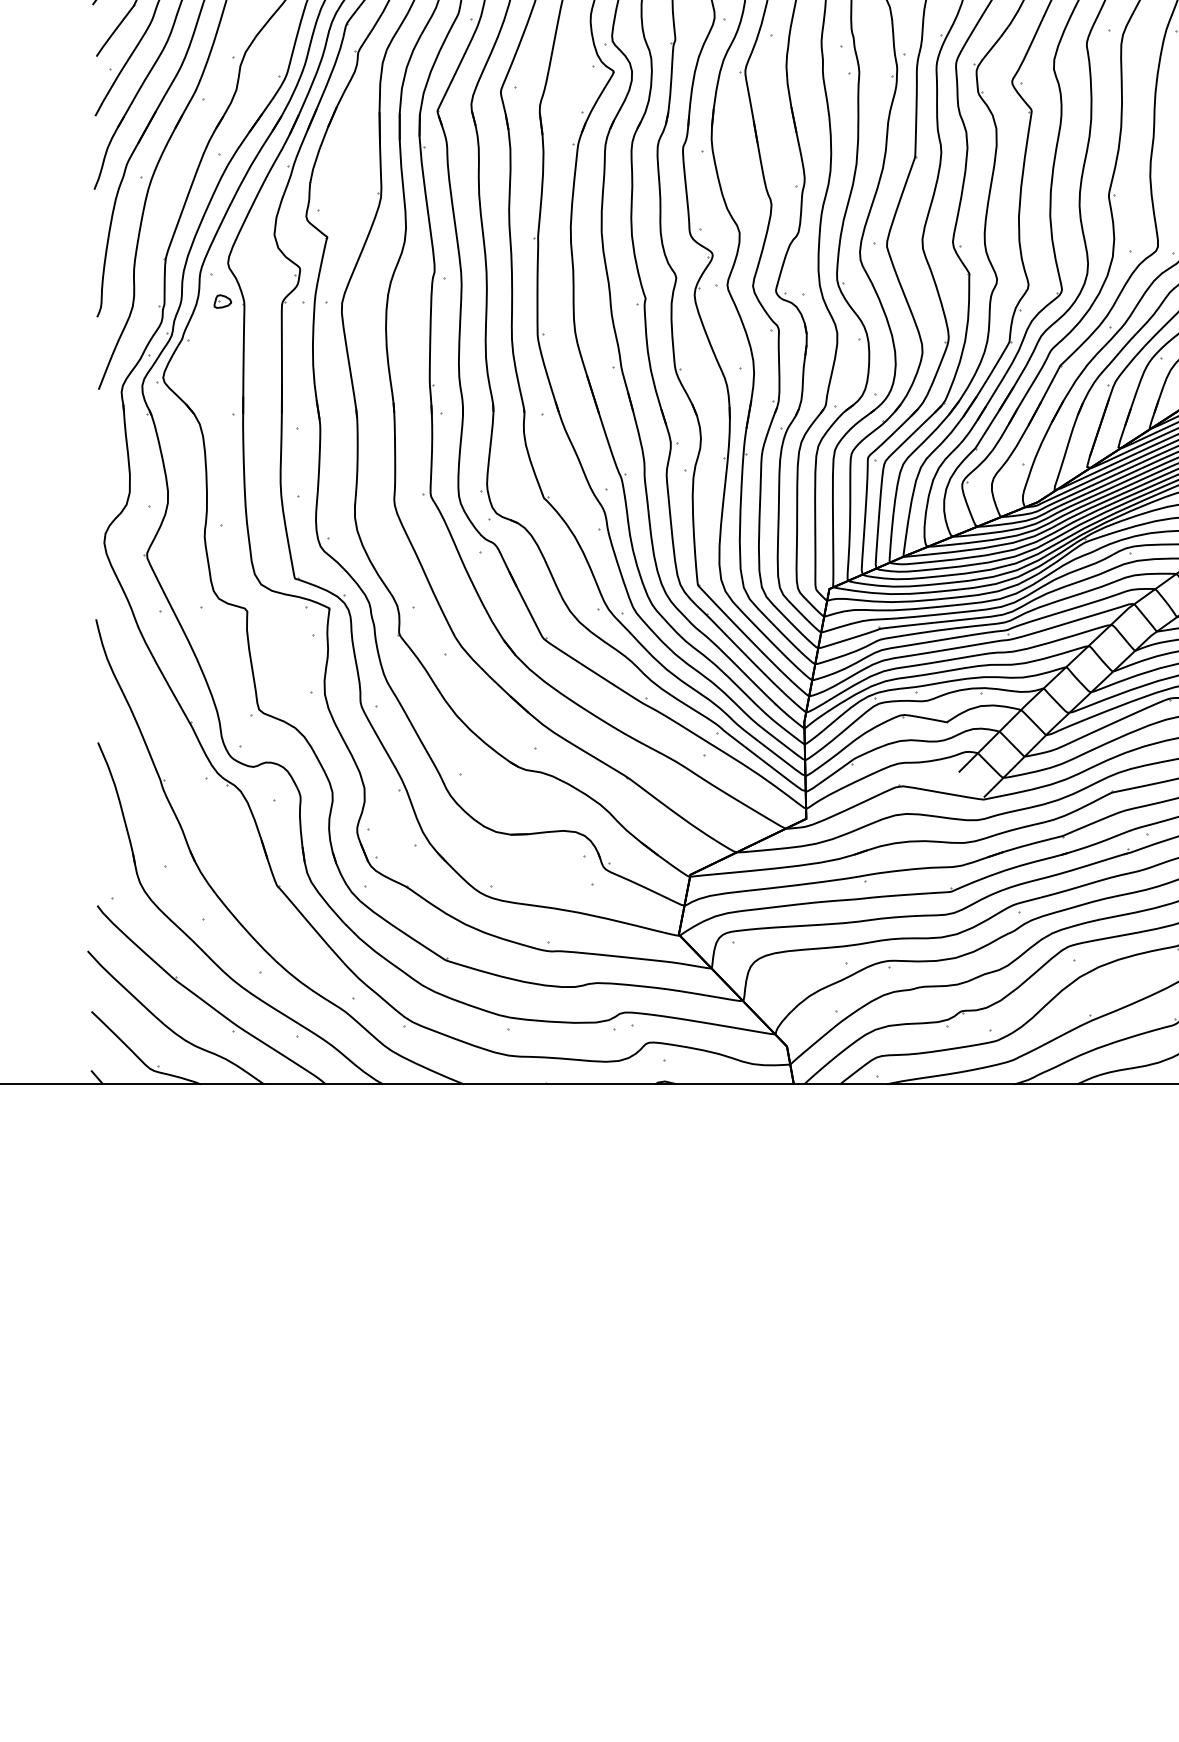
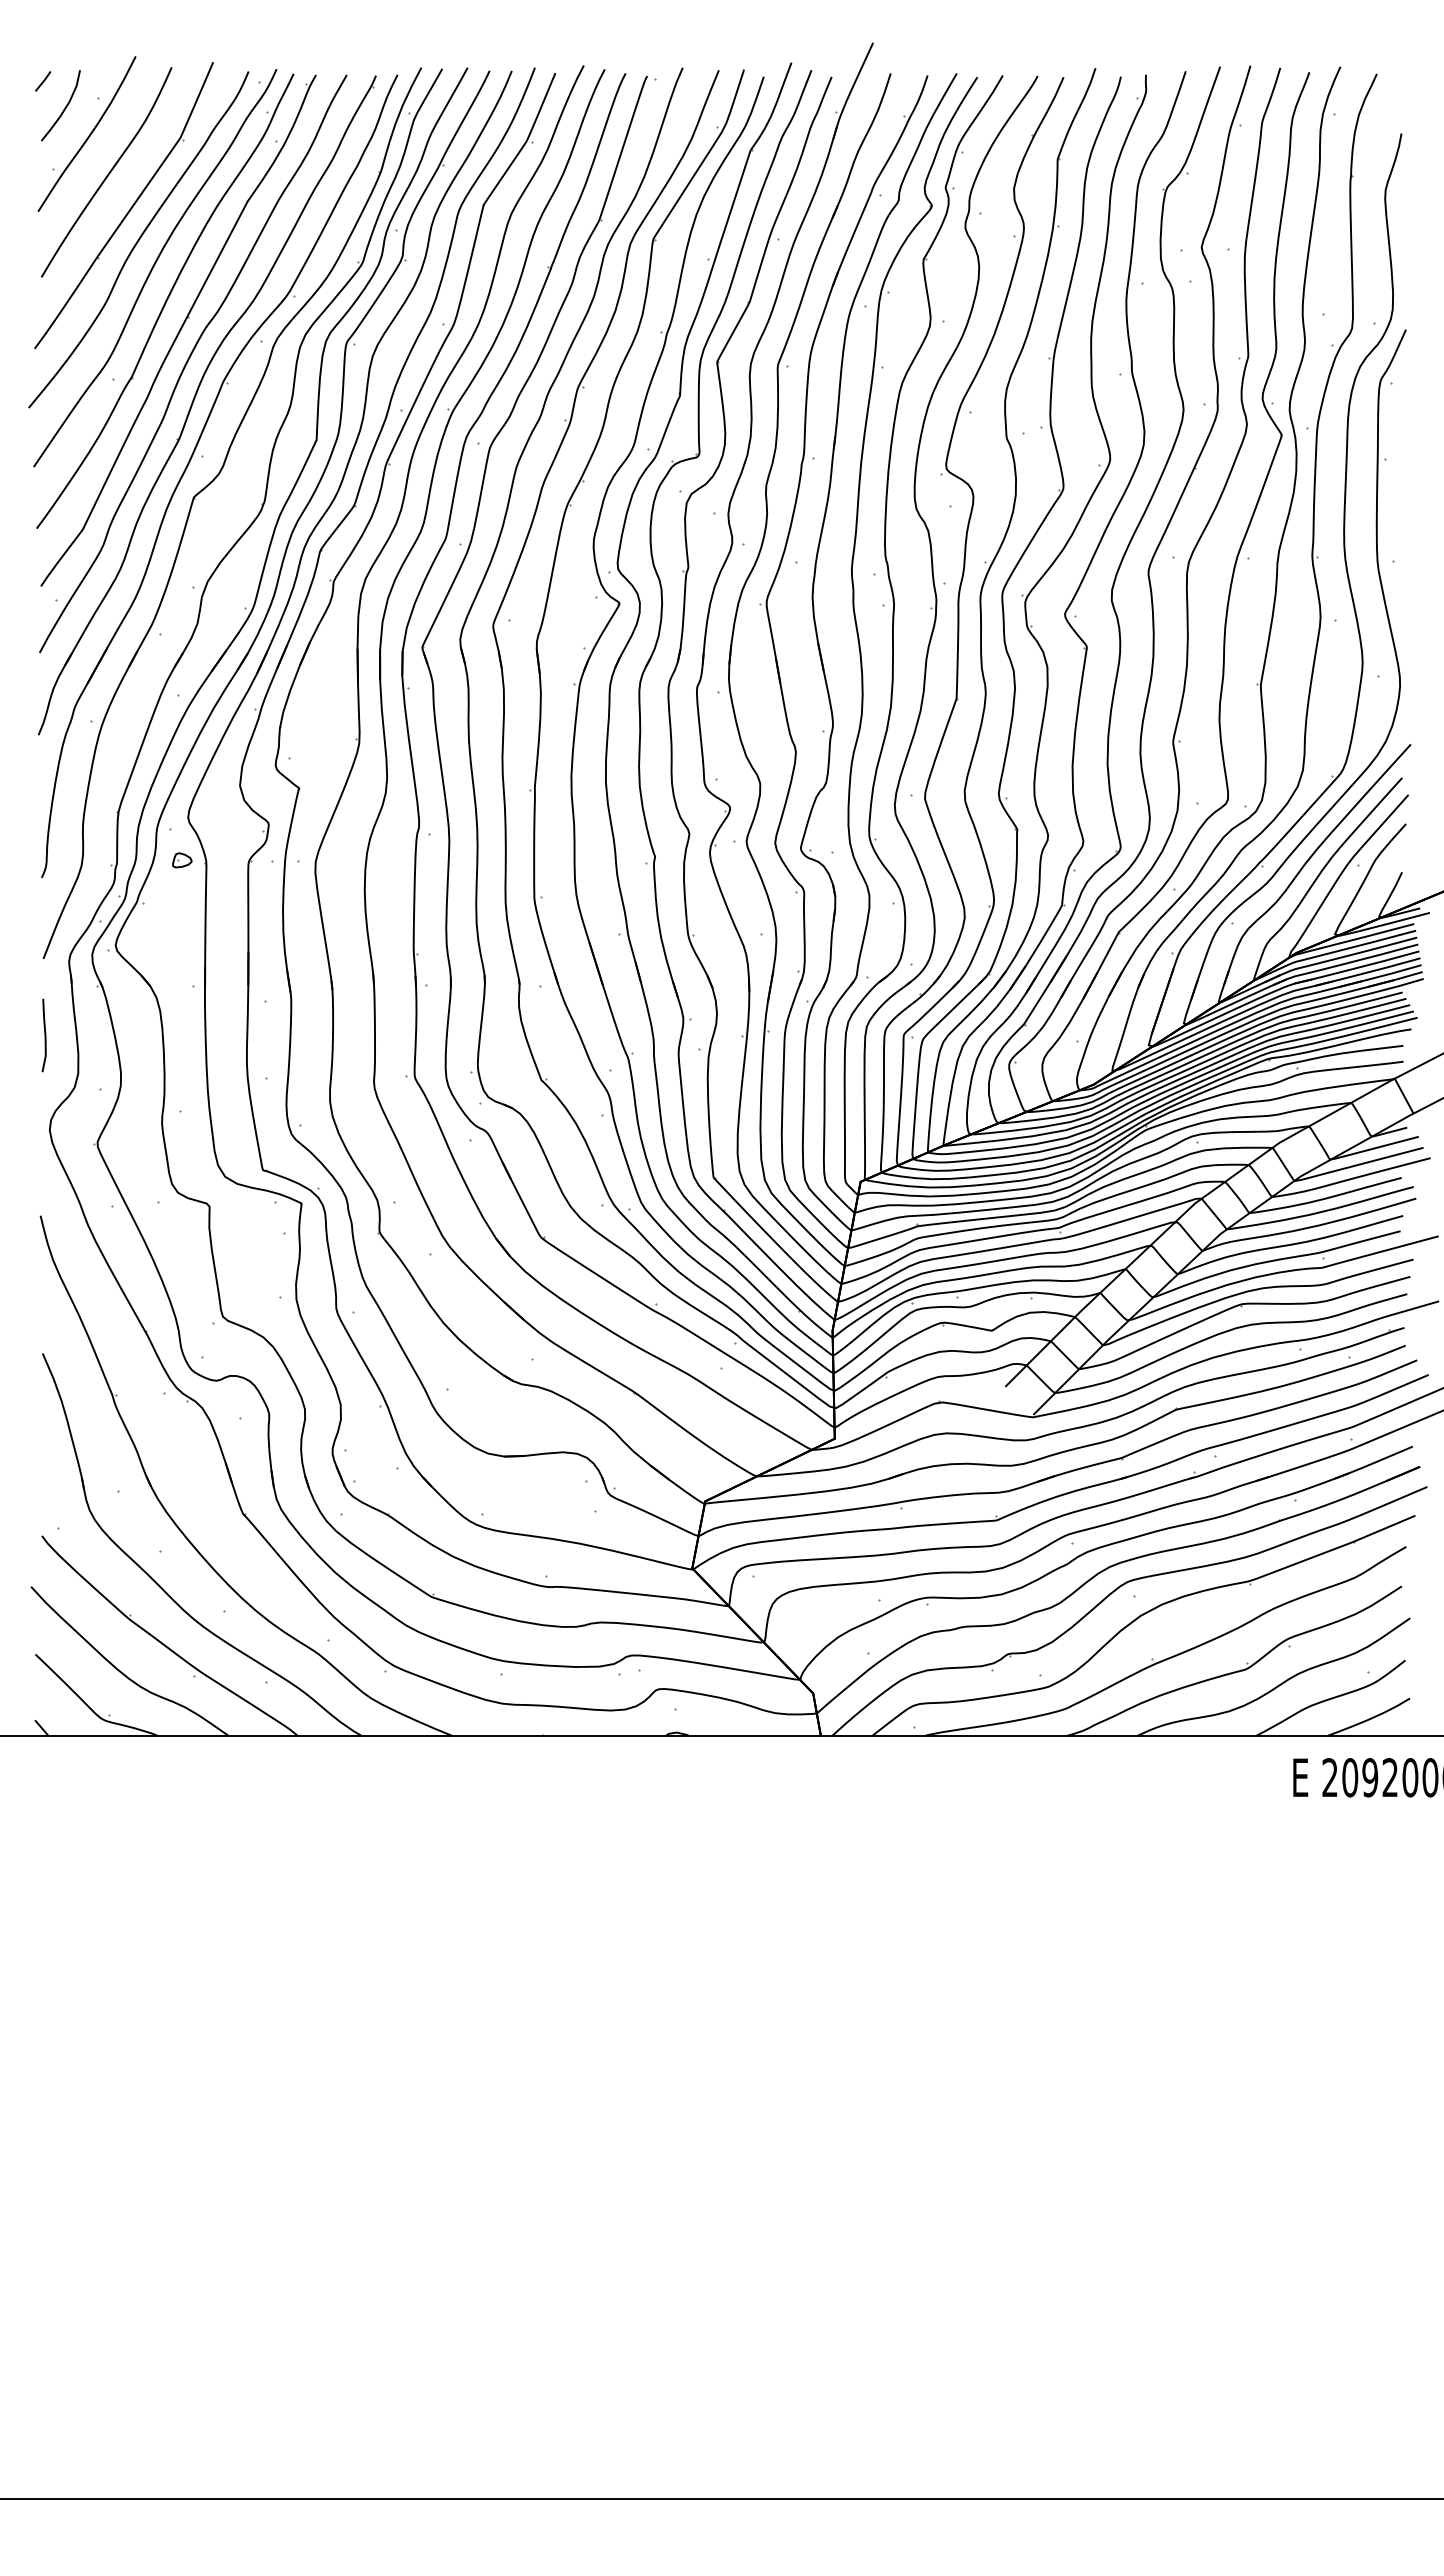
line: (99, 458) -> (44, 1035), added

